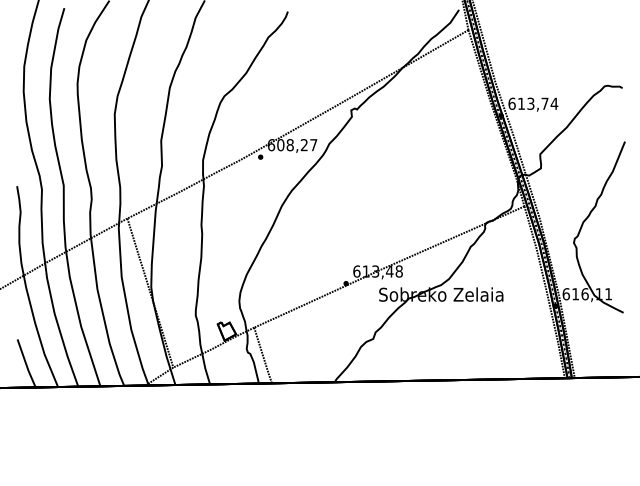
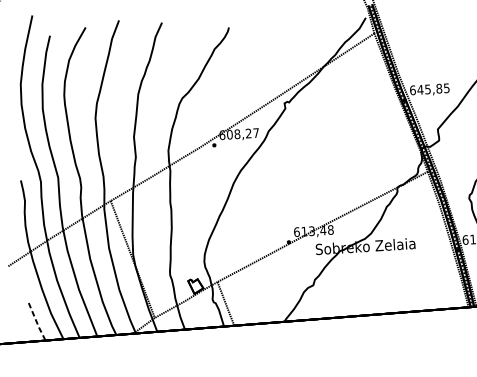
text: (537, 103) -> (433, 88), 613,74 -> 645,85
line: (26, 364) -> (37, 322), solid -> dashed

